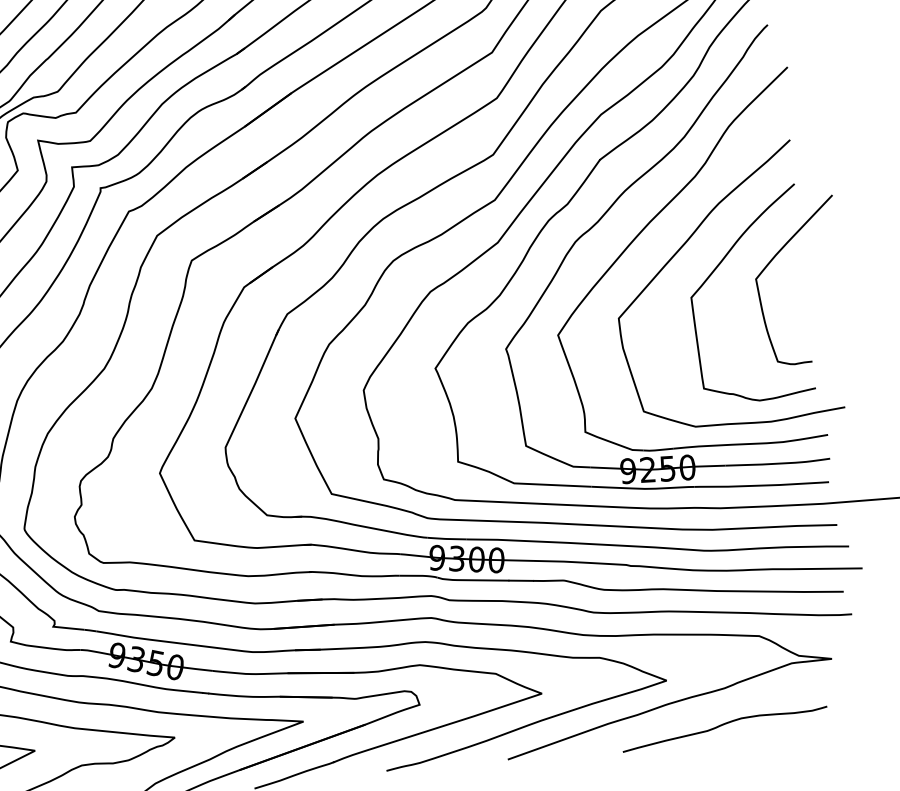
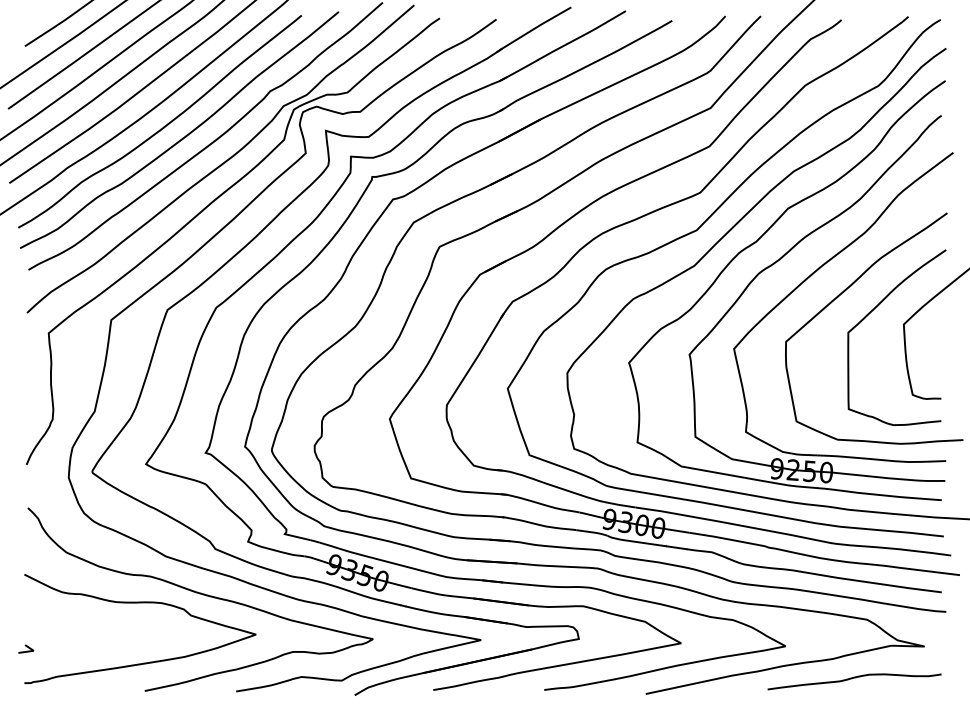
curve: (724, 725) -> (854, 678), moved

